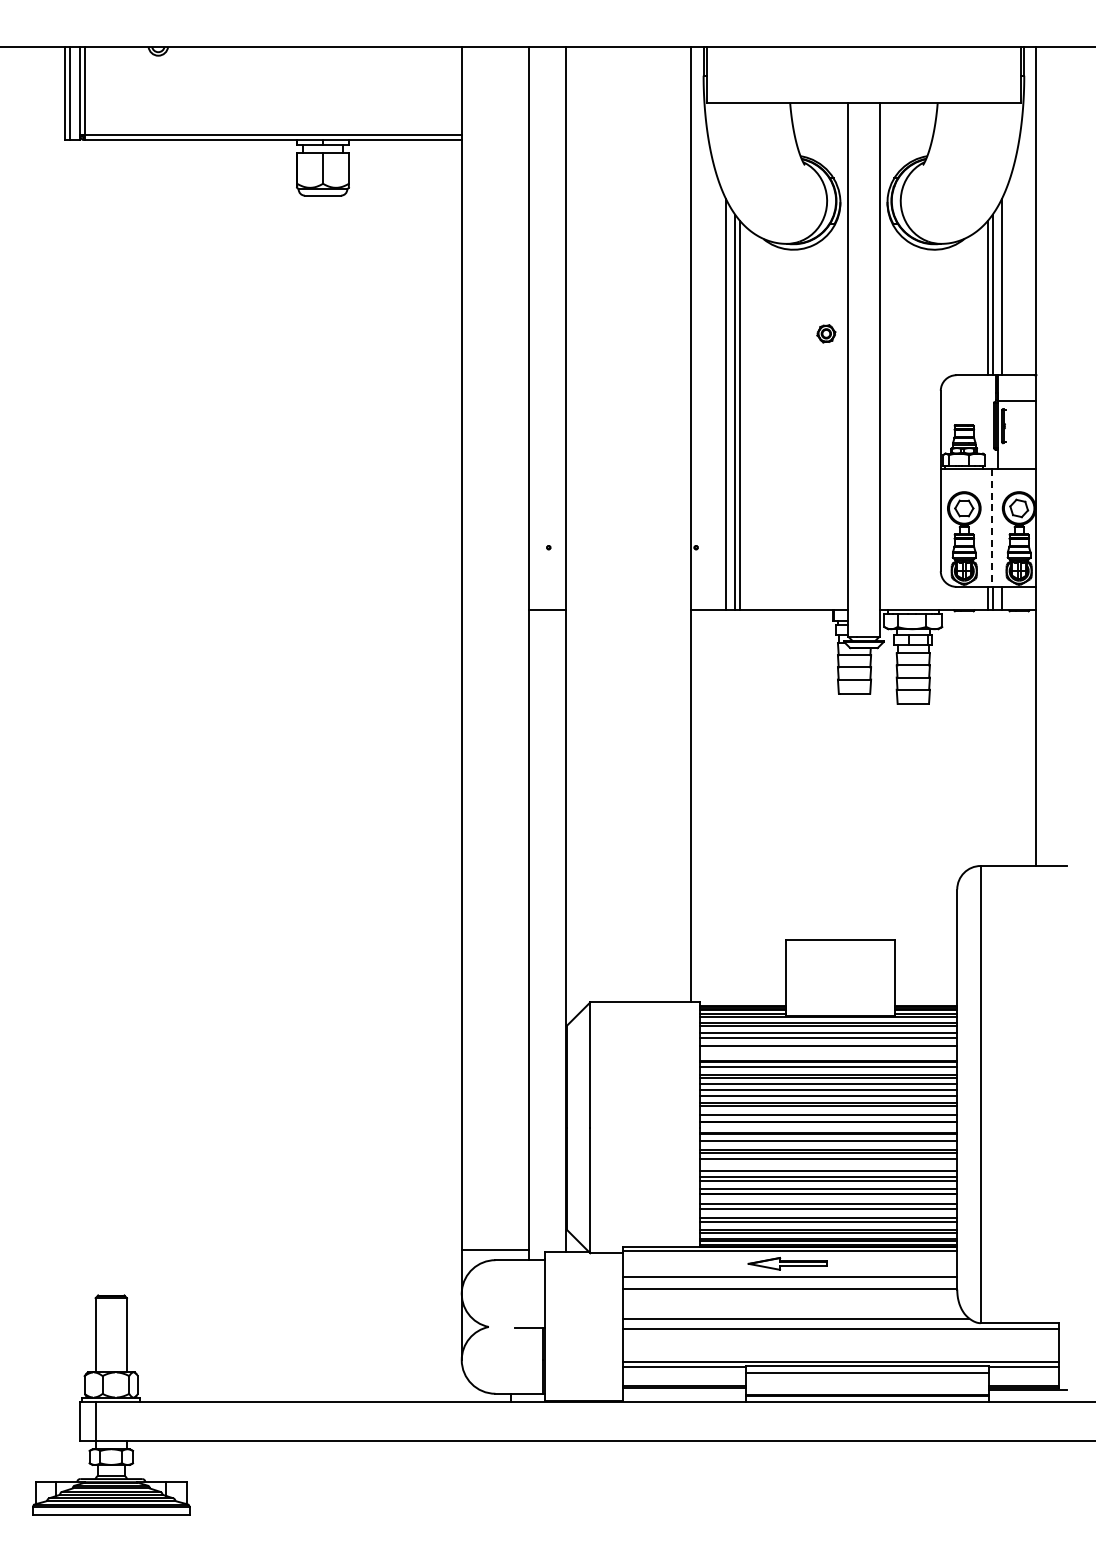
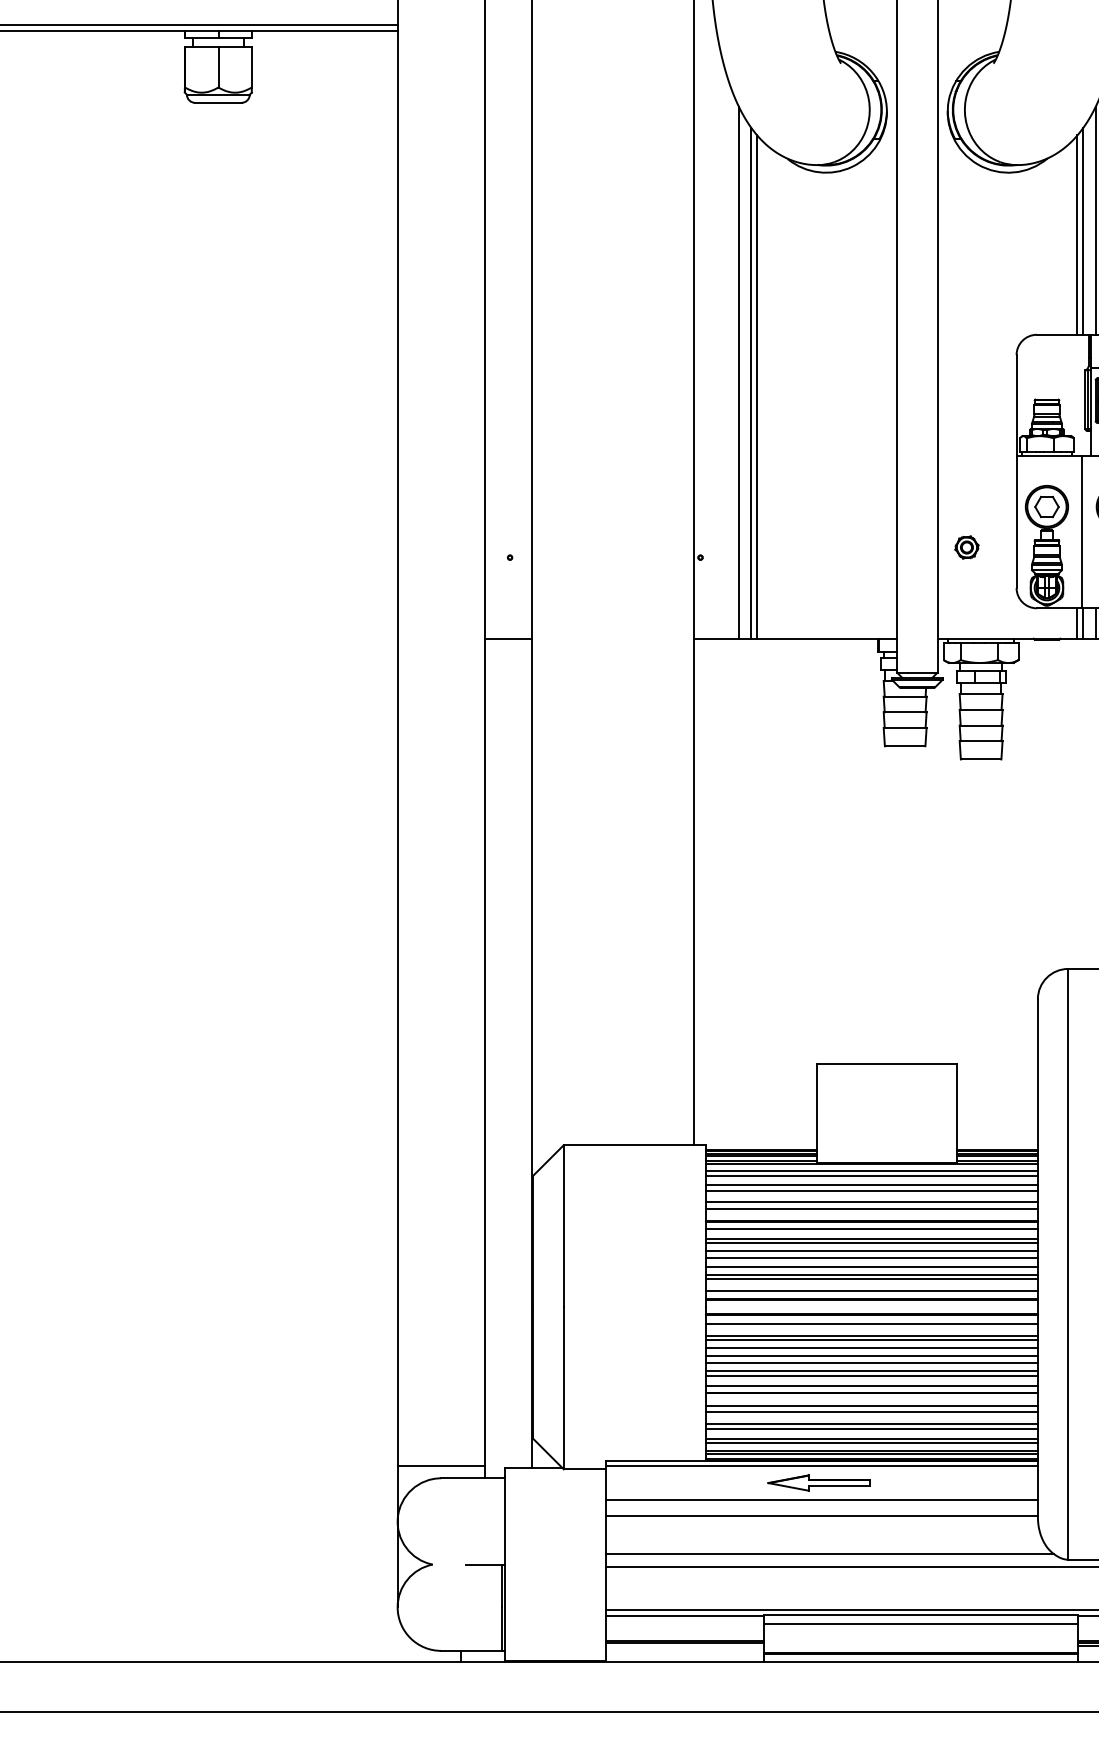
part: (826, 333) -> (967, 547), moved
line: (991, 528) -> (1082, 532), dashed -> solid
line: (828, 1051) -> (871, 1208), added
line: (828, 1165) -> (871, 1355), added

